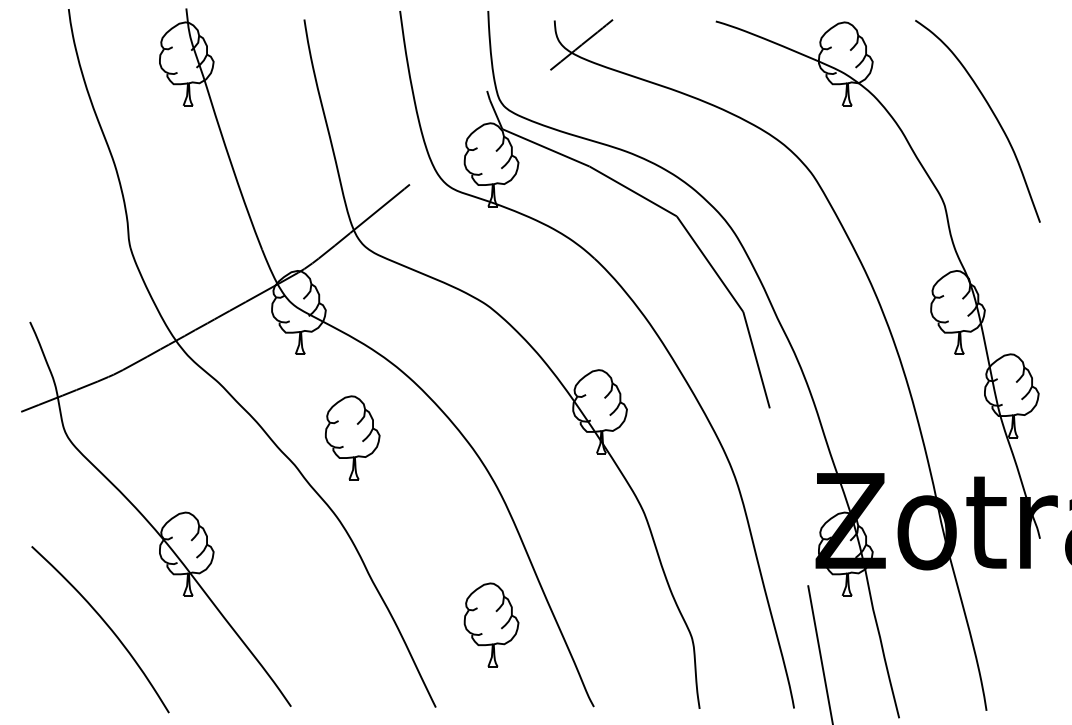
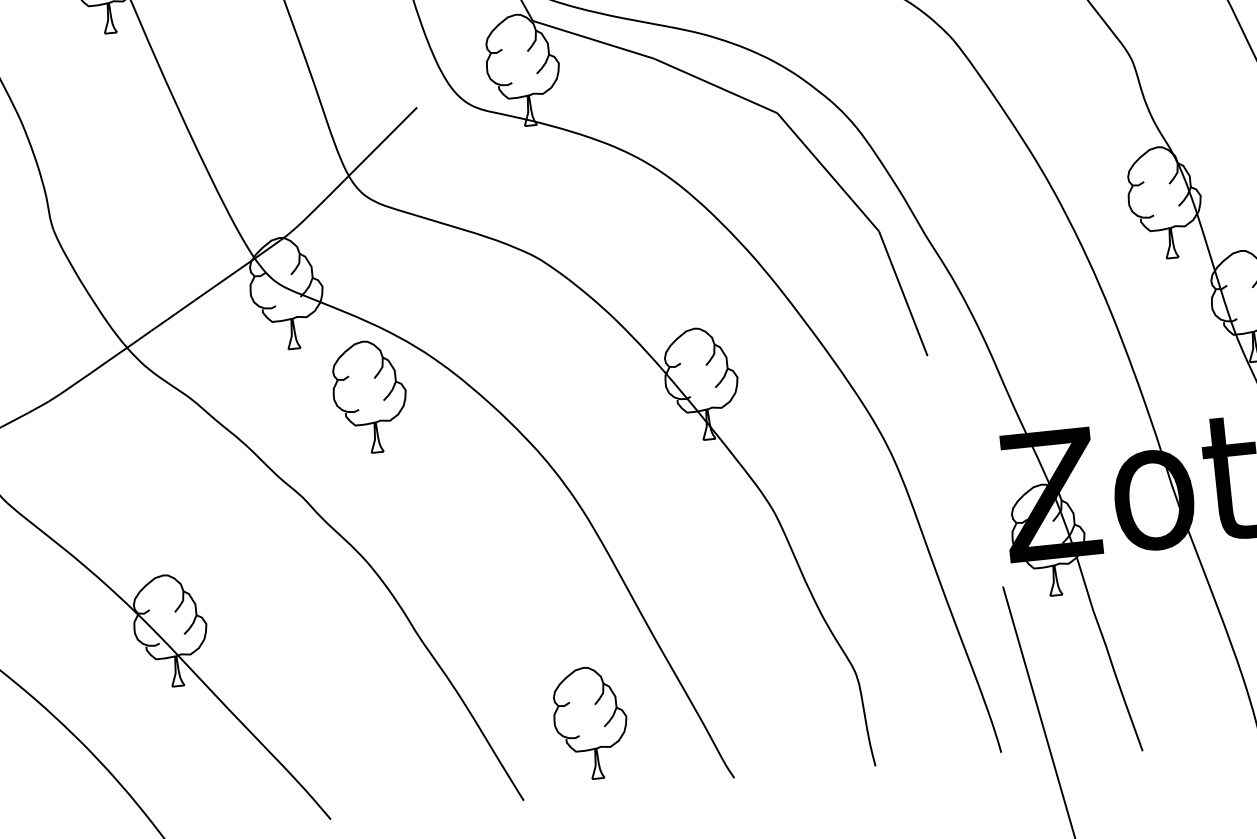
part: (352, 437) -> (369, 396), moved
part: (491, 624) -> (590, 722), moved

